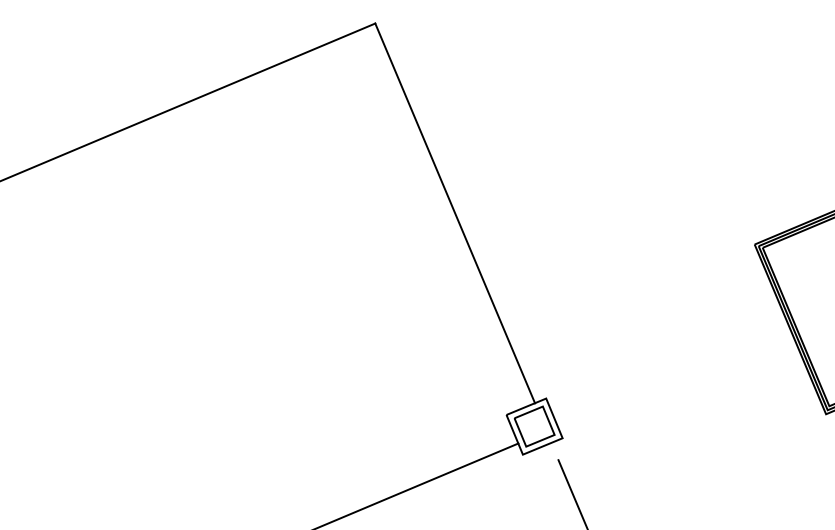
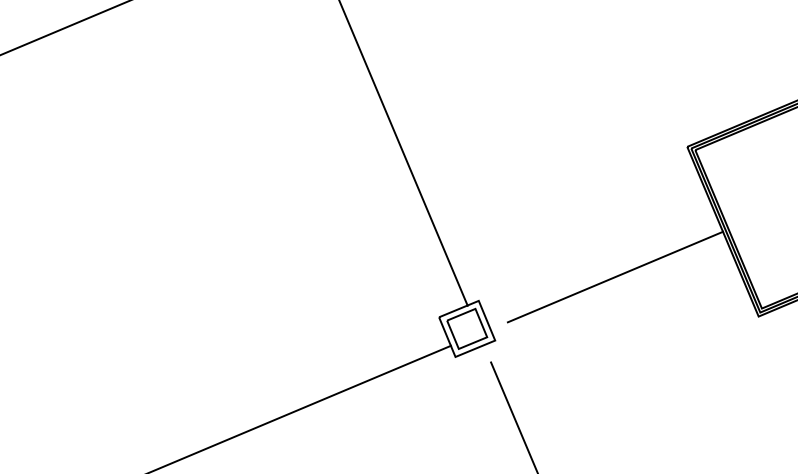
line: (682, 374) -> (615, 276), added

